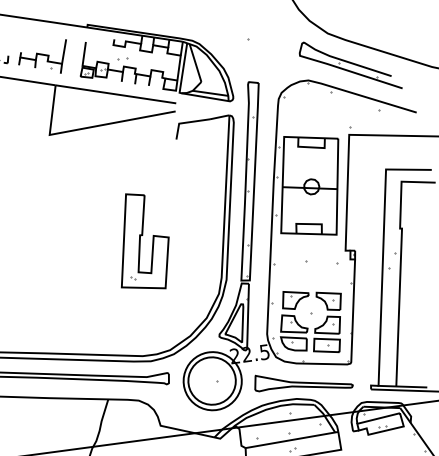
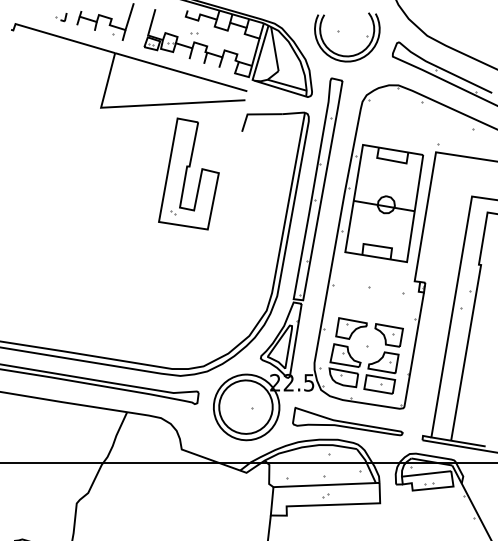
part: (123, 58) -> (194, 33), size x0.62
part: (260, 60) -> (347, 55), added
part: (142, 241) -> (188, 173), moved

